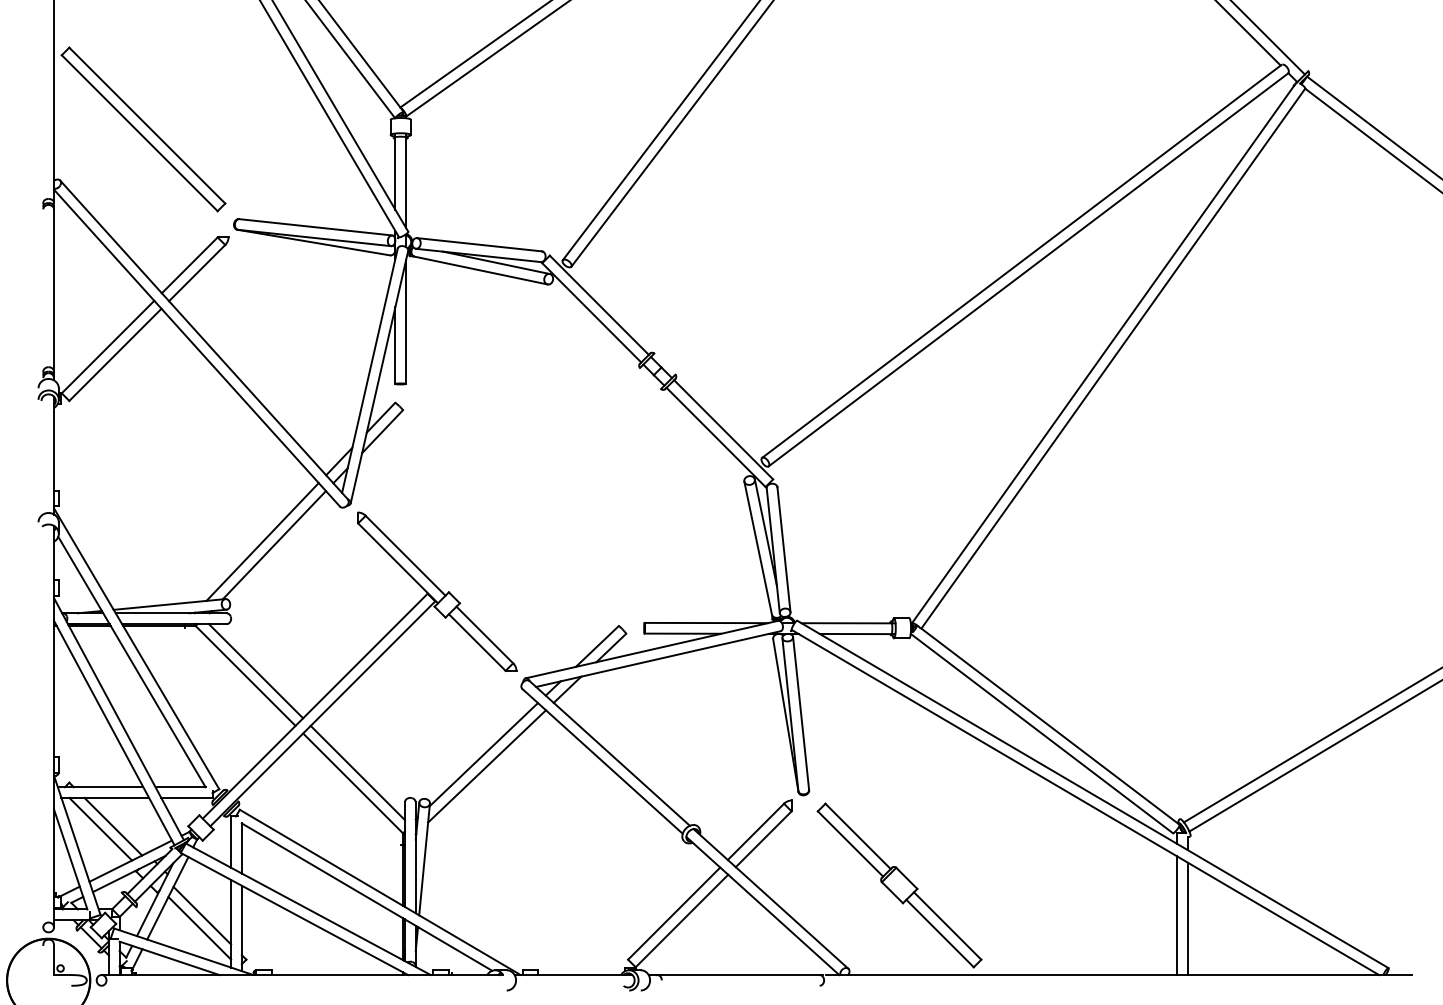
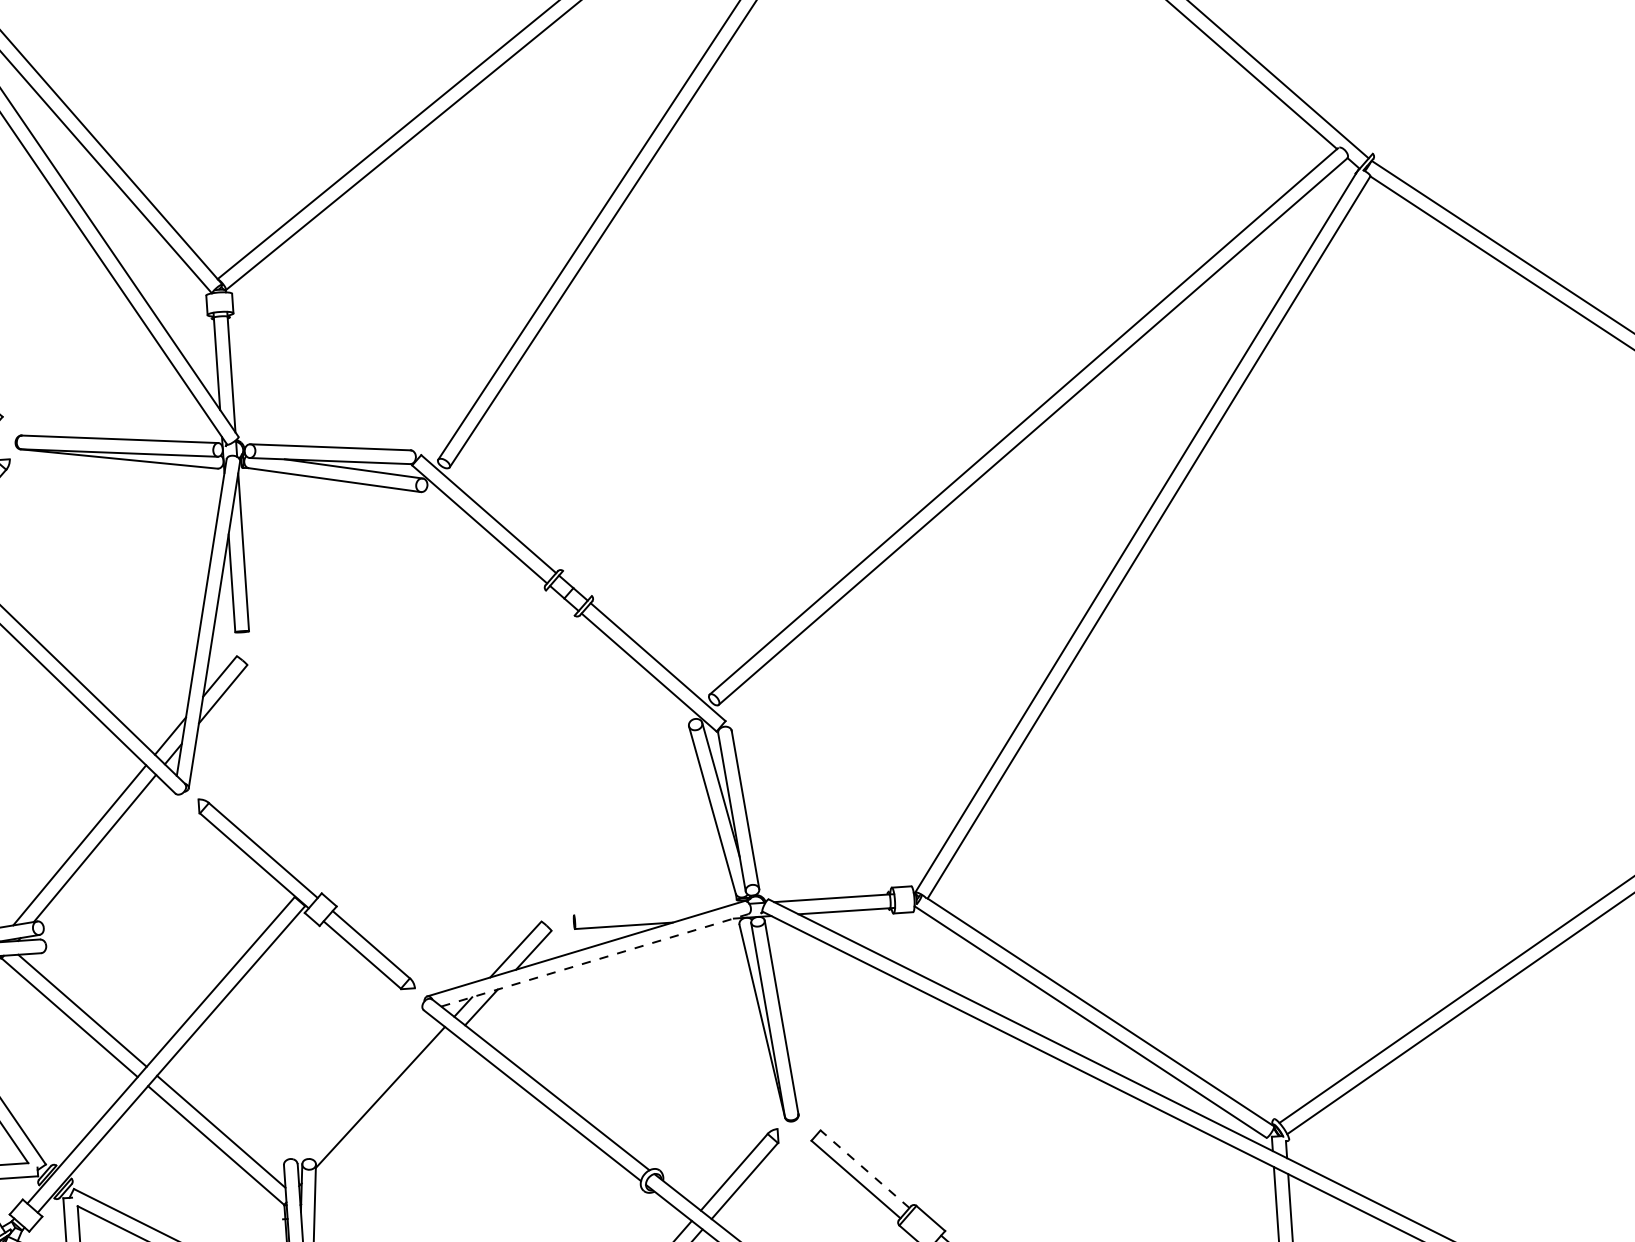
line: (705, 622) -> (651, 909), removed
line: (658, 659) -> (594, 960), solid -> dashed
line: (486, 766) -> (384, 1112), removed
line: (857, 836) -> (864, 1169), solid -> dashed

